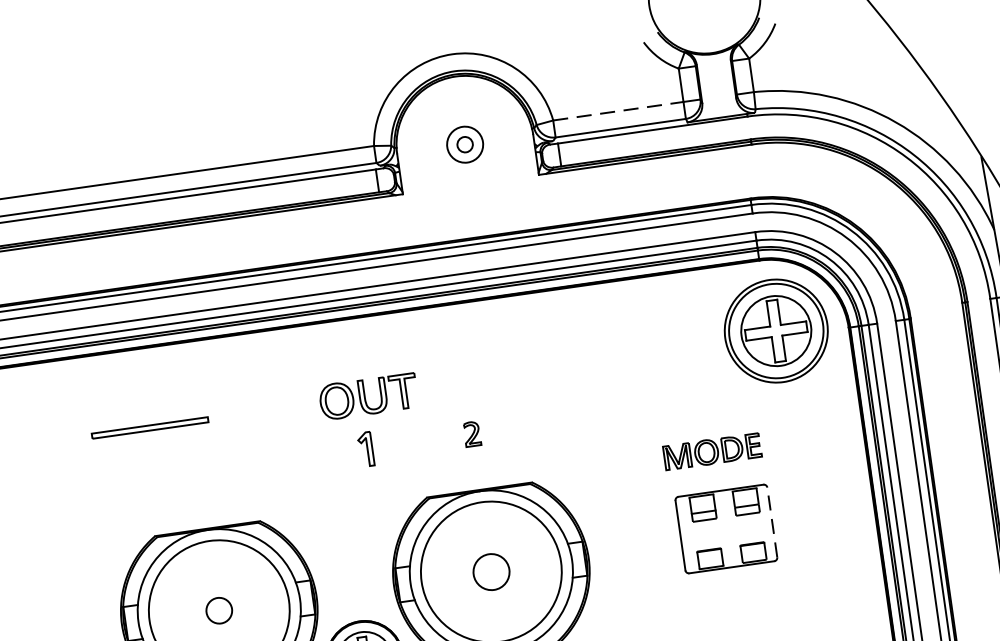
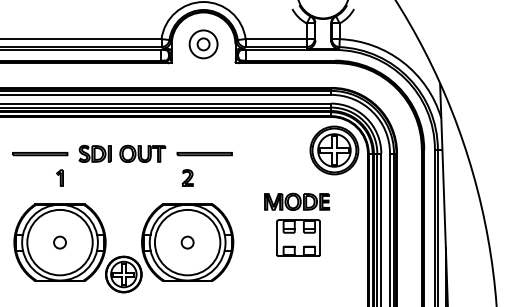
line: (619, 112) -> (276, 39), dashed -> solid
part: (465, 144) -> (203, 44), size x1.67
line: (500, 379) -> (204, 154), added
part: (265, 410) -> (94, 153), added
part: (471, 433) -> (187, 177), size x1.43
part: (364, 448) -> (59, 177), moved
part: (713, 451) -> (297, 201), size x1.43
line: (772, 520) -> (320, 237), dashed -> solid
circle: (490, 571) -> (187, 242), size x0.71

